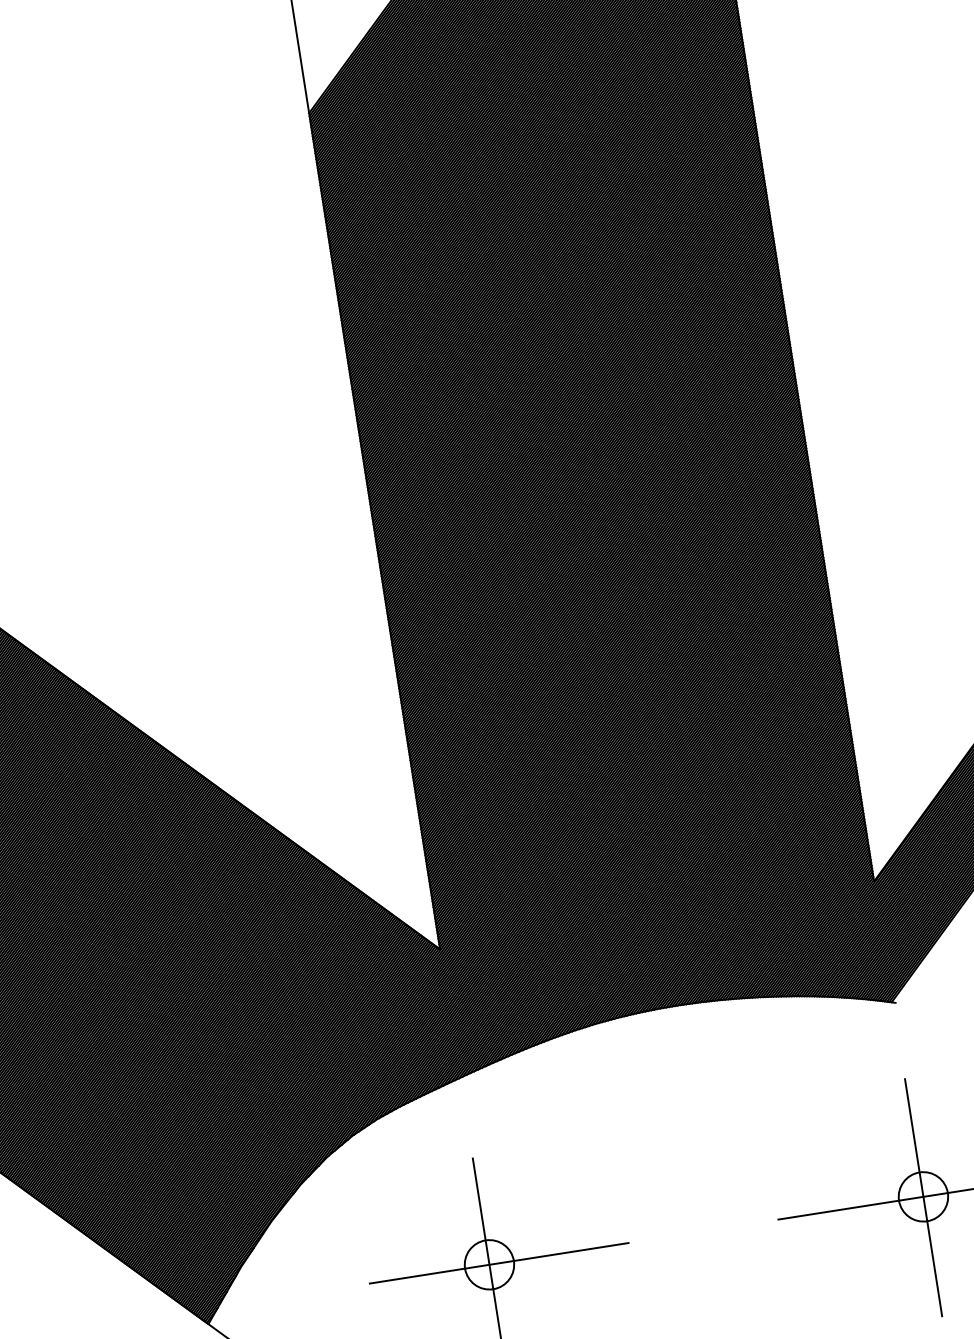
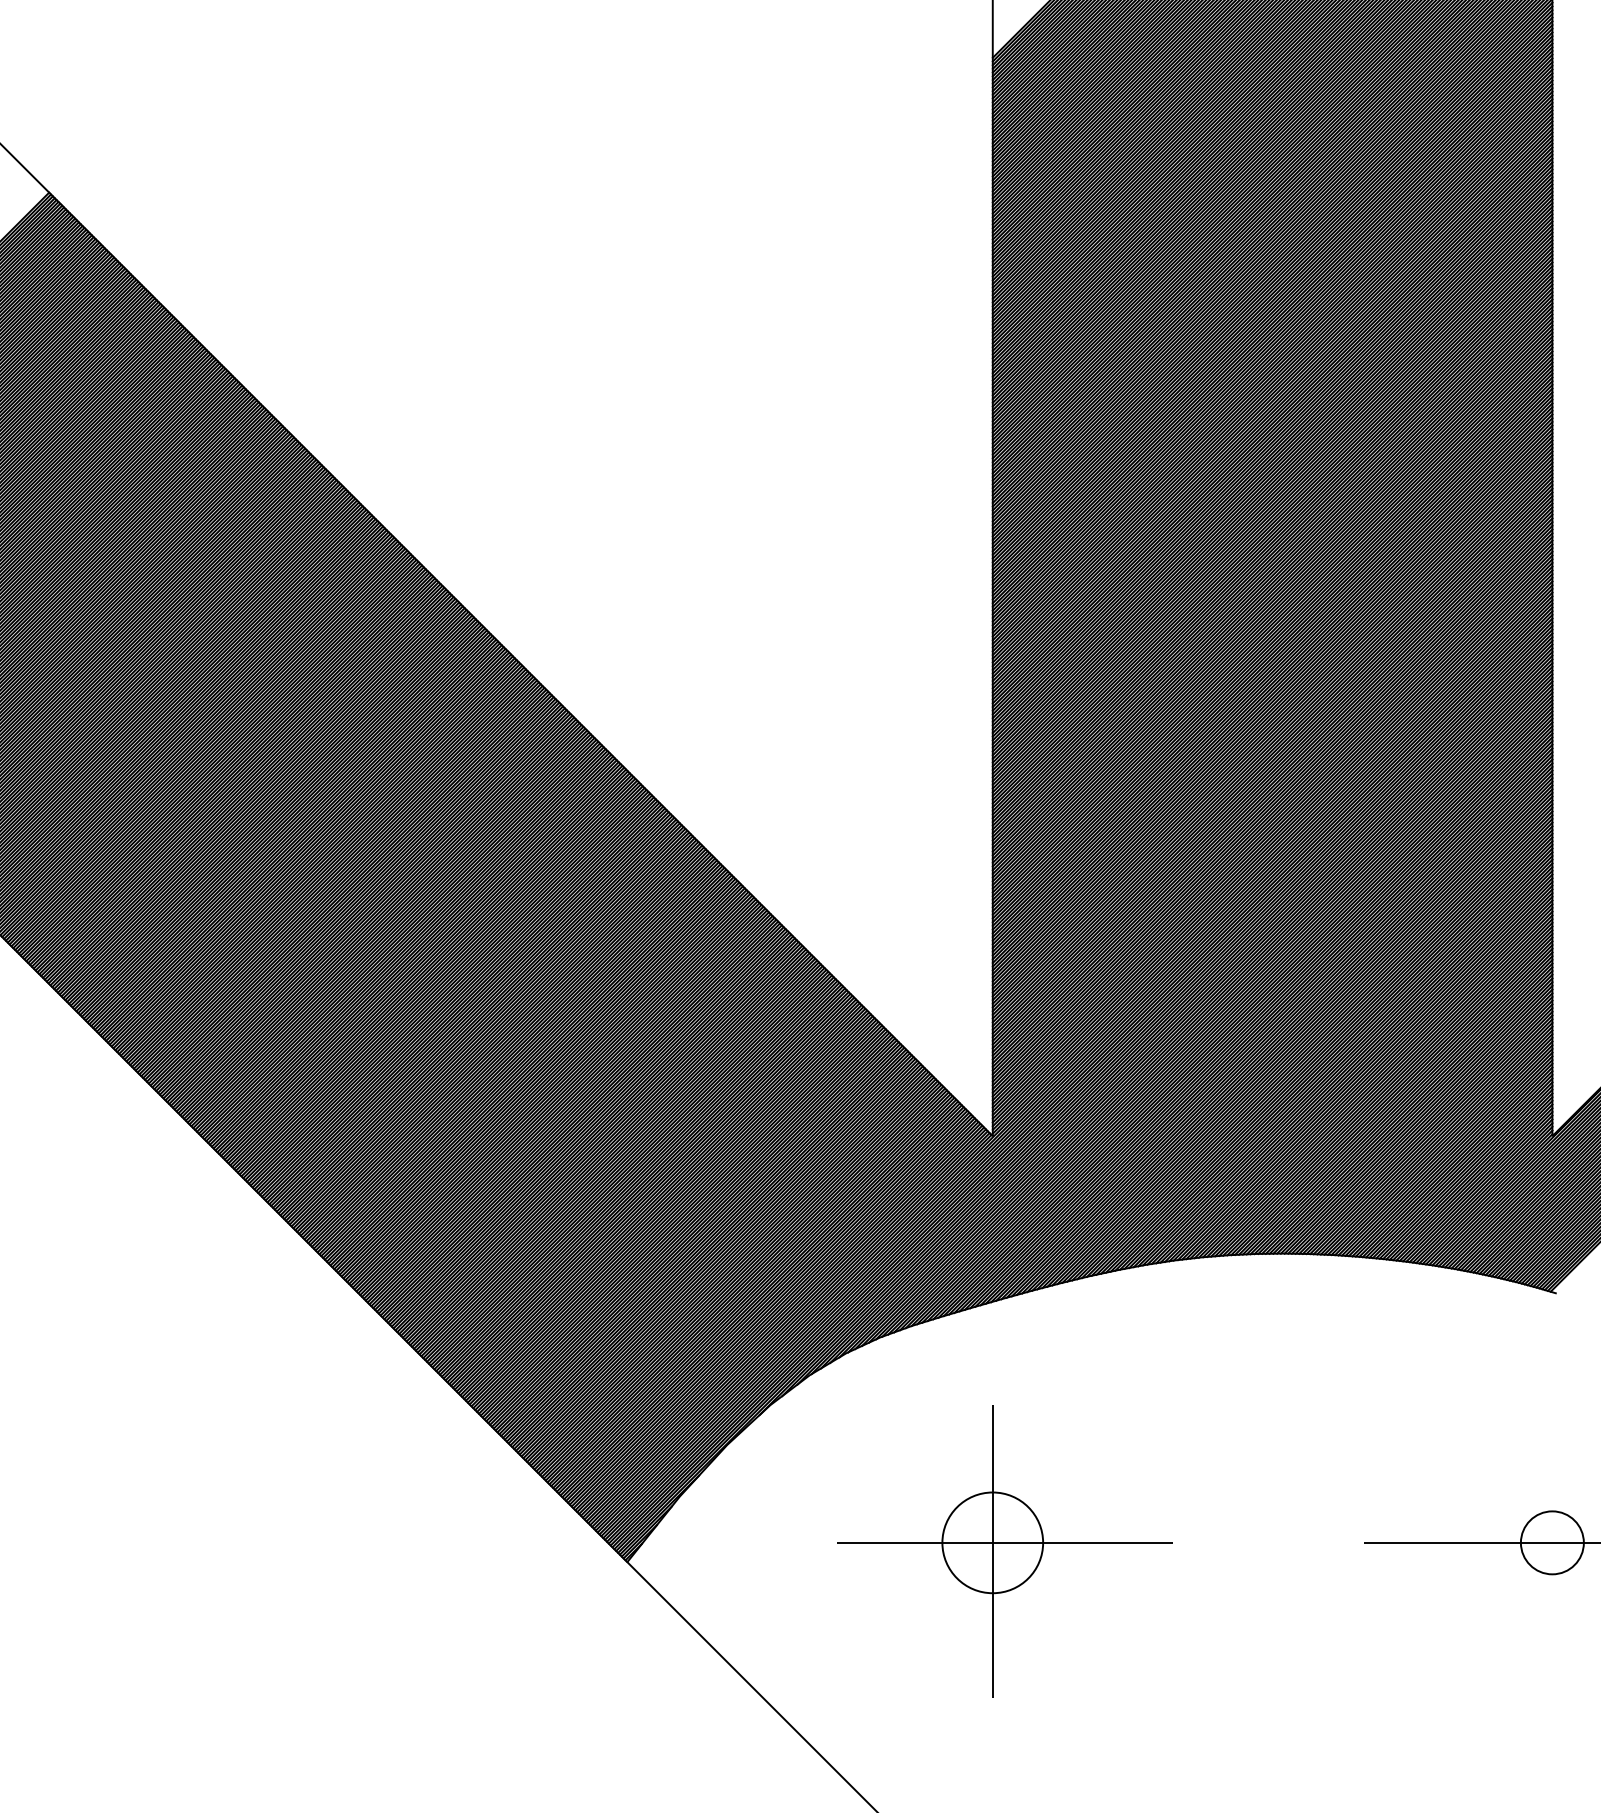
line: (923, 1197) -> (1552, 1543), removed
circle: (489, 1264) -> (992, 1542), size x1.6

